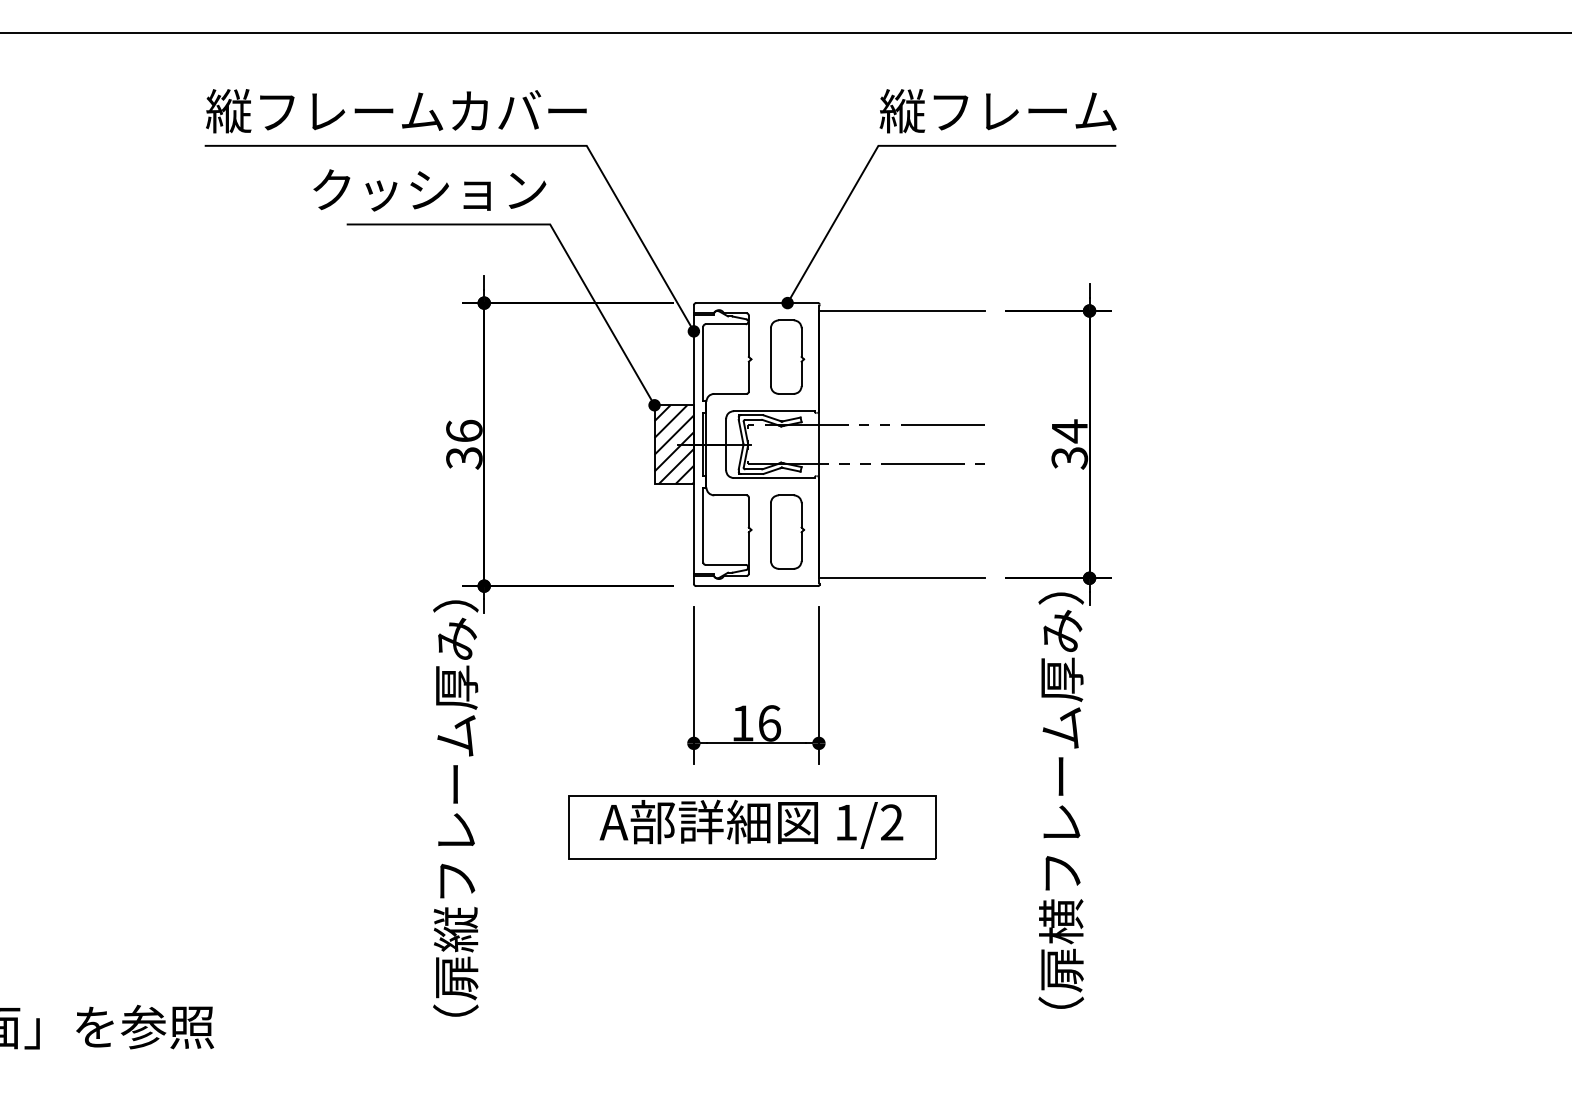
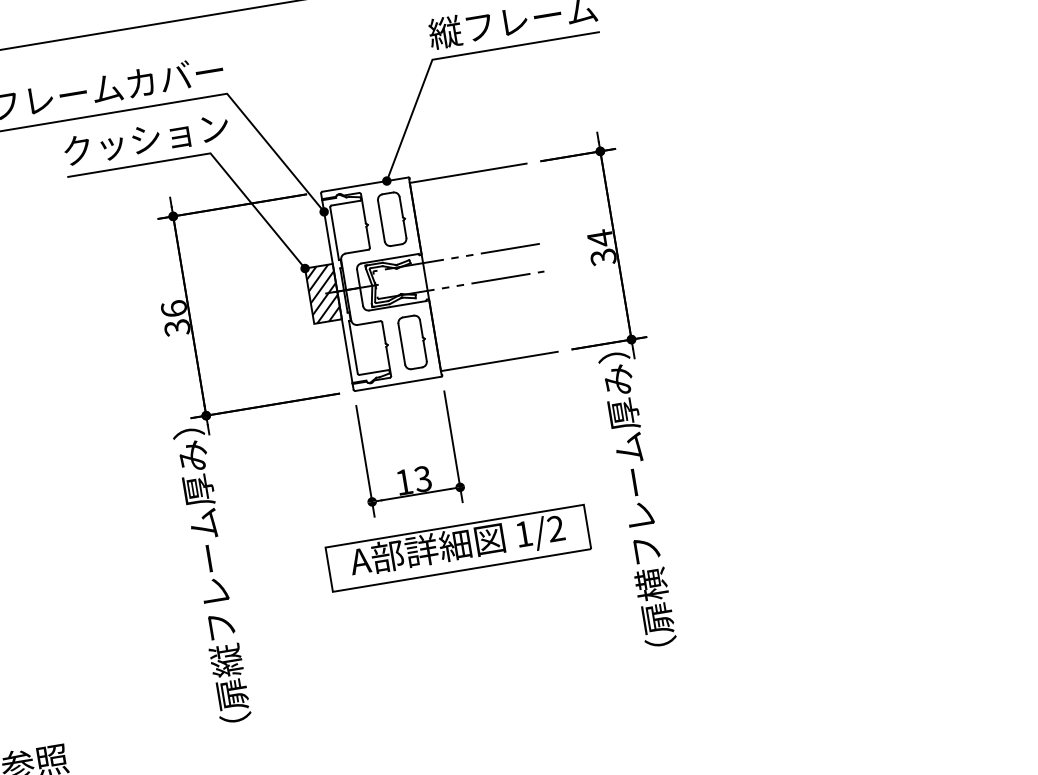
text: (429, 190) -> (146, 139), moved
text: (769, 723) -> (423, 479), 16 -> 13
part: (752, 827) -> (458, 548), moved

